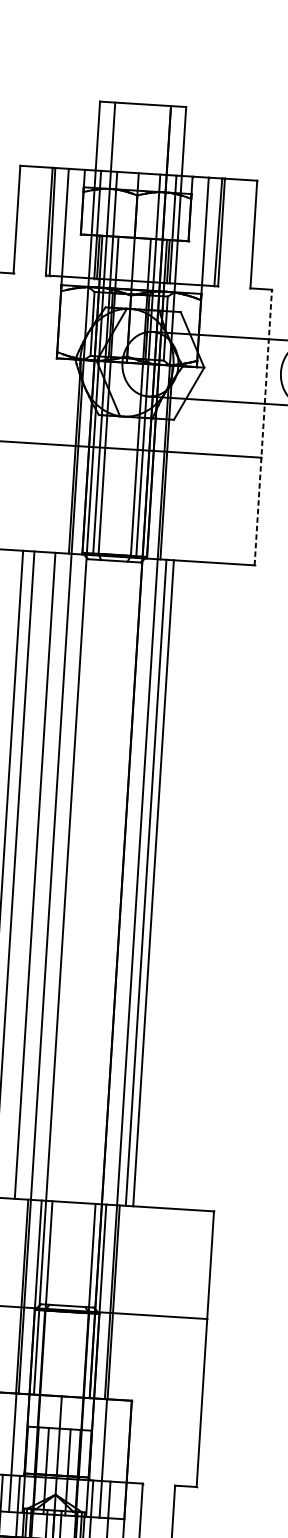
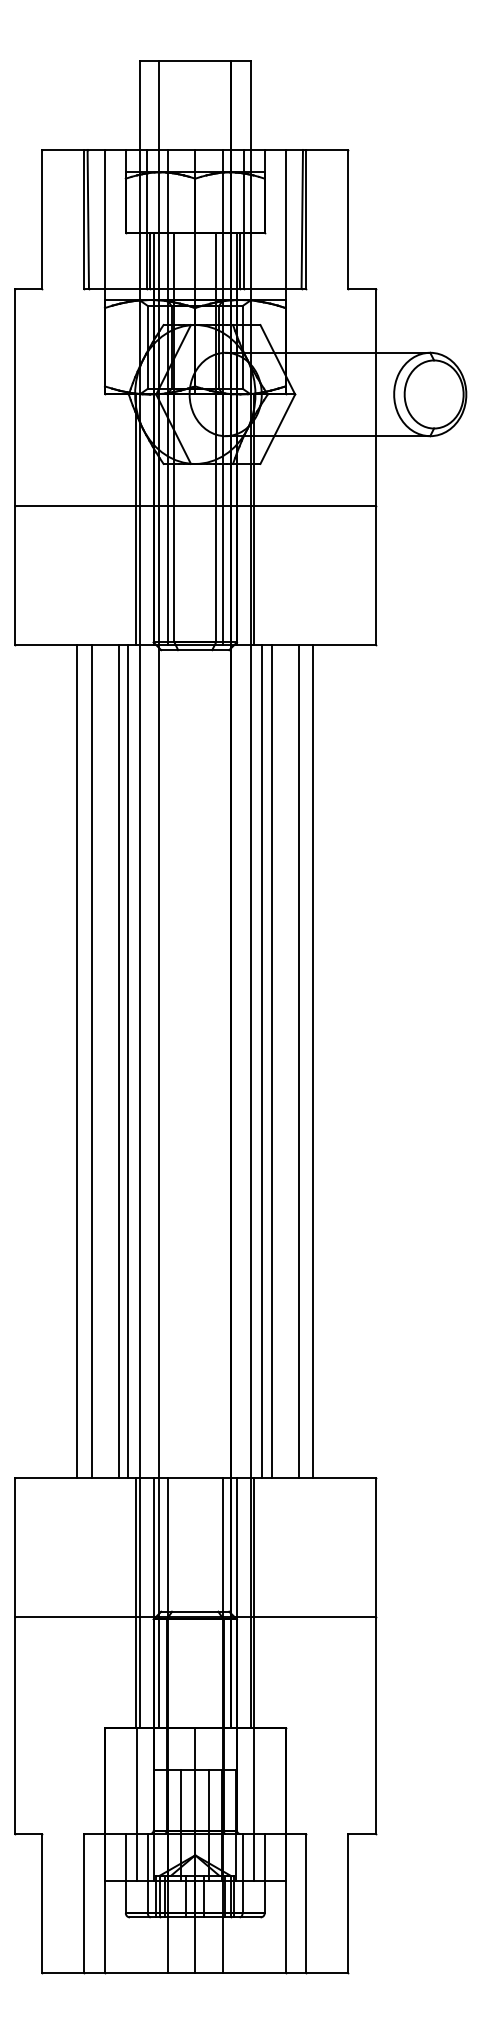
line: (262, 427) -> (375, 466), dashed -> solid
line: (42, 876) -> (128, 1061), added
line: (174, 884) -> (298, 1061), added
line: (185, 885) -> (313, 1061), added

